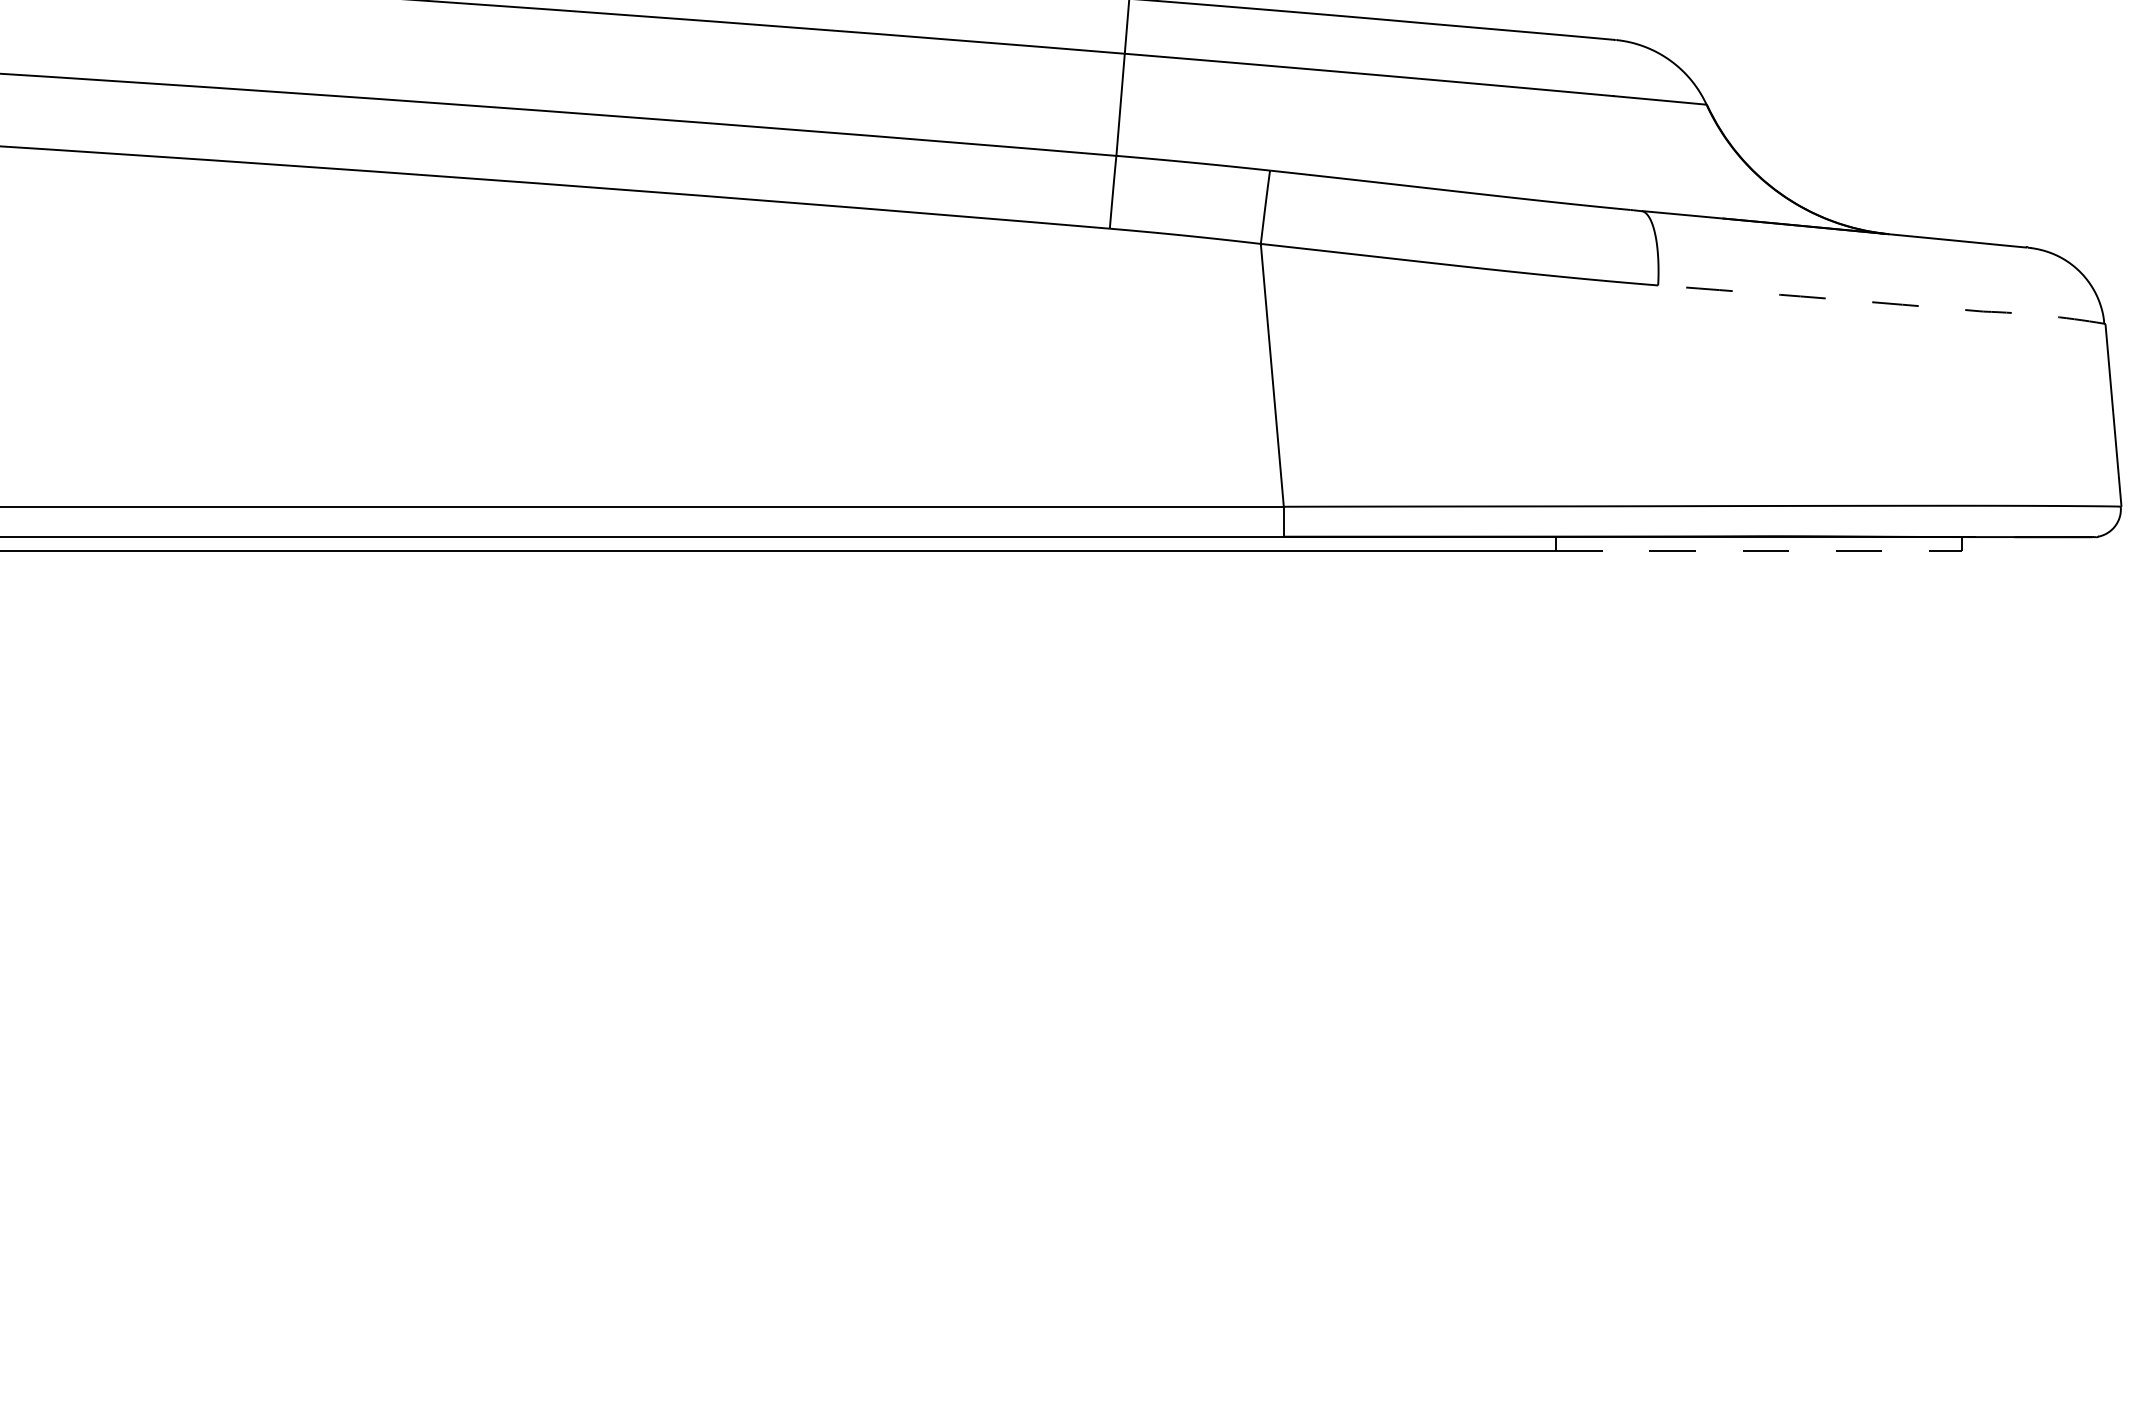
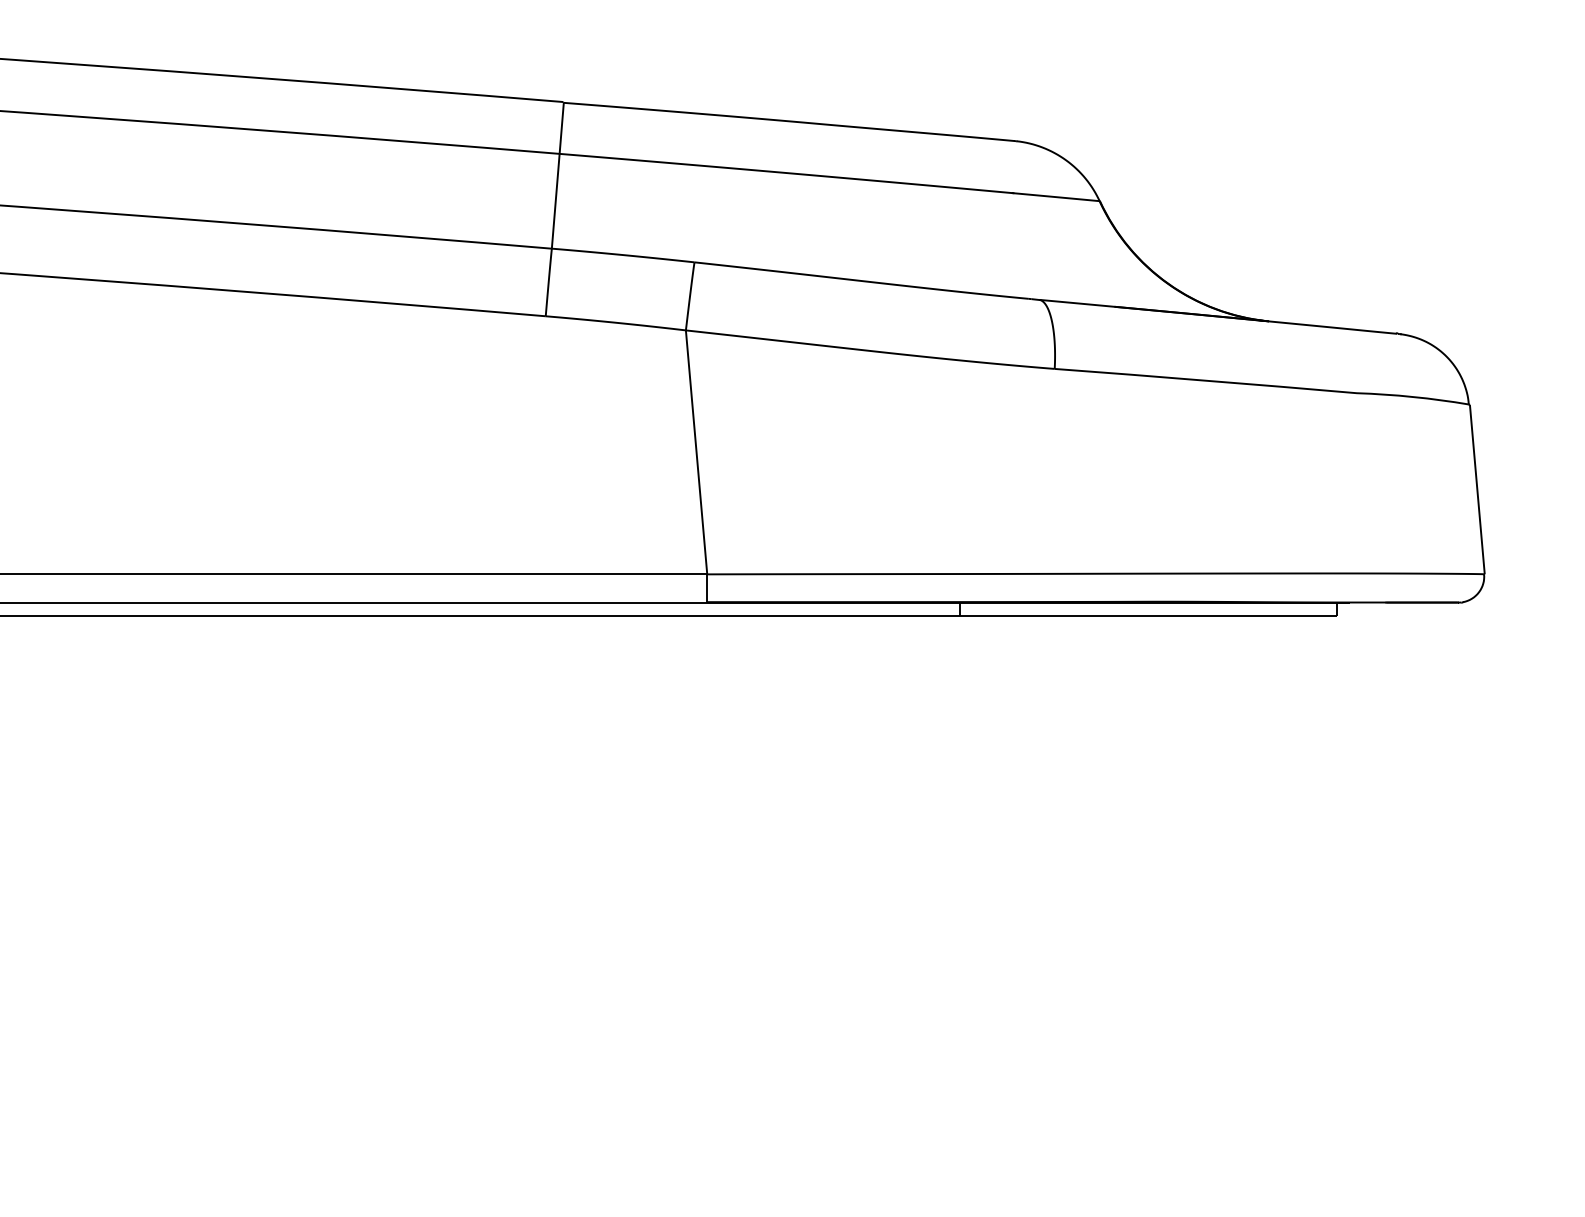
line: (1883, 303) -> (1263, 385), dashed -> solid
line: (1758, 551) -> (1147, 615), dashed -> solid

